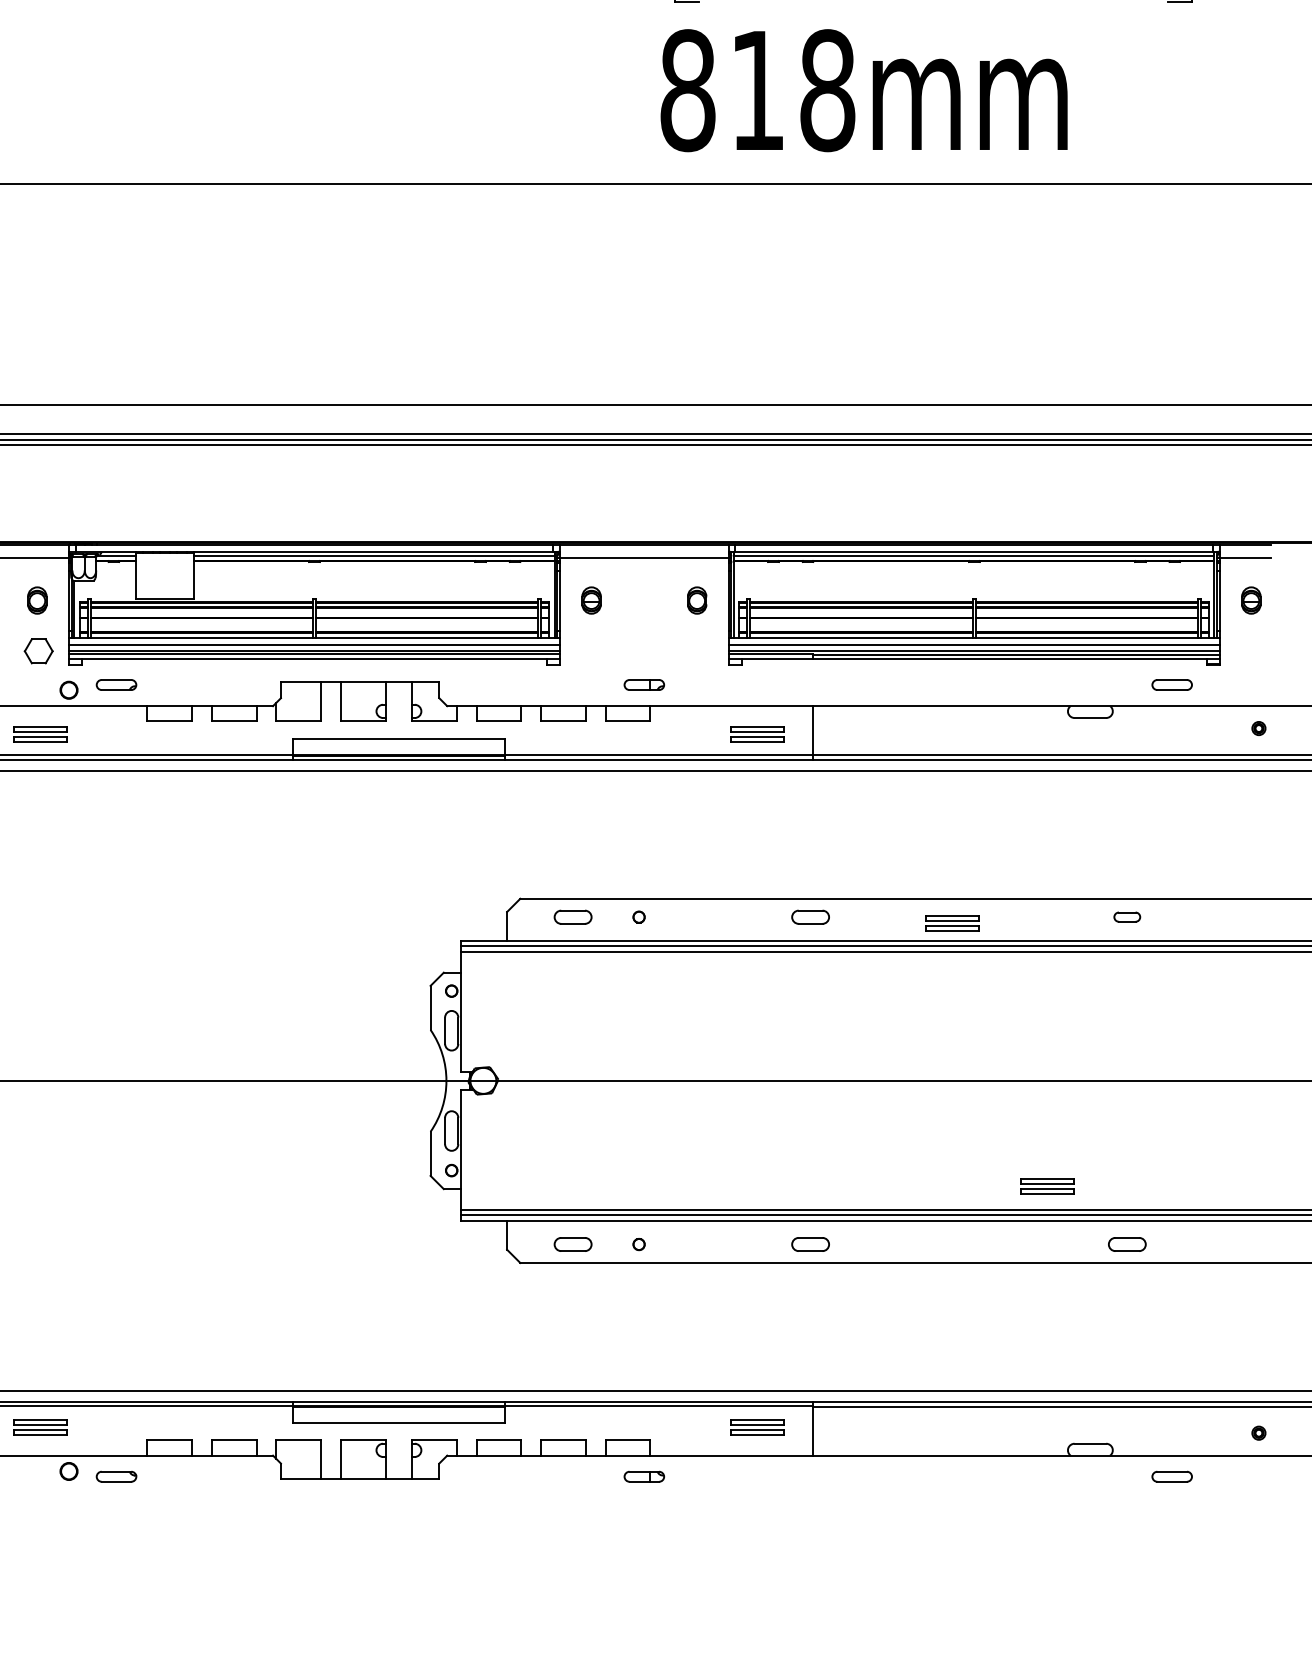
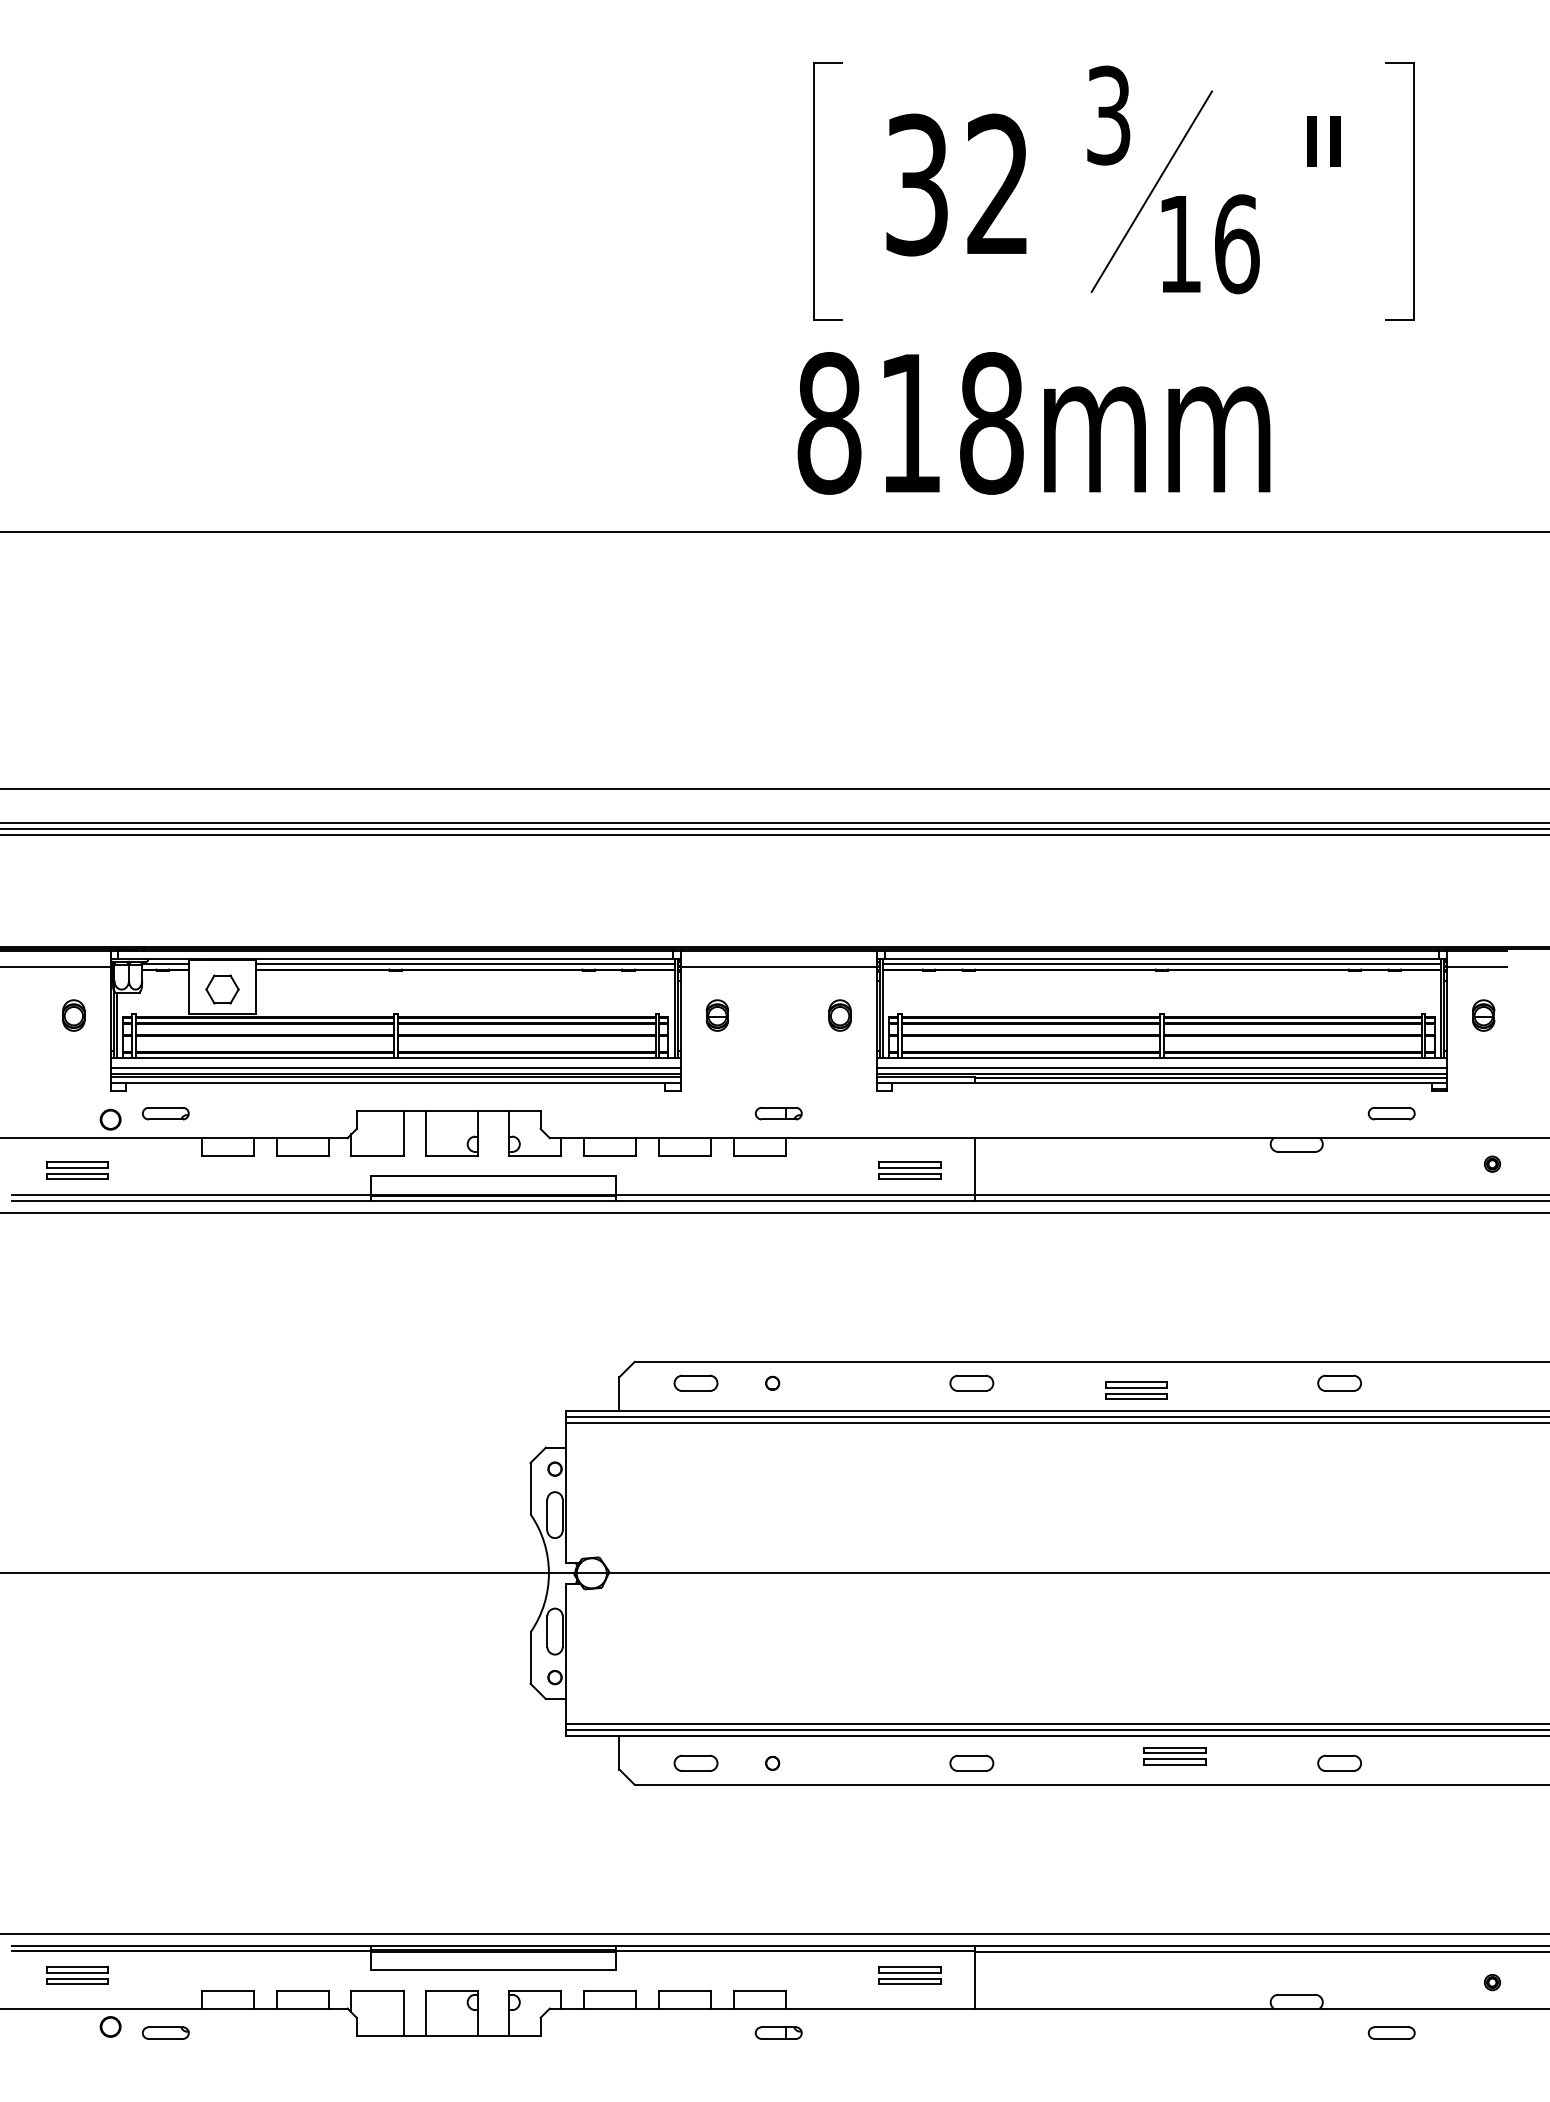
part: (38, 651) -> (222, 989), moved
part: (1127, 916) -> (1339, 1382), size x1.43
part: (1047, 1186) -> (1174, 1756), moved

